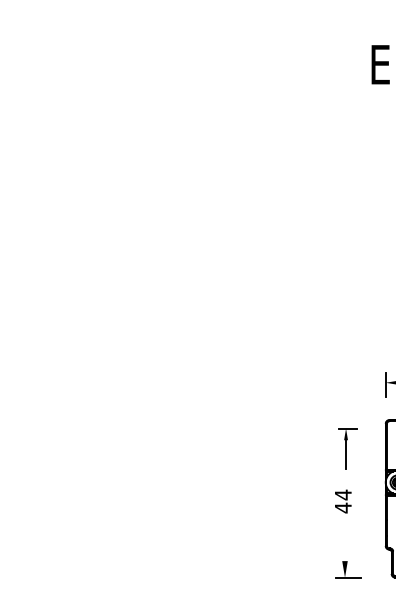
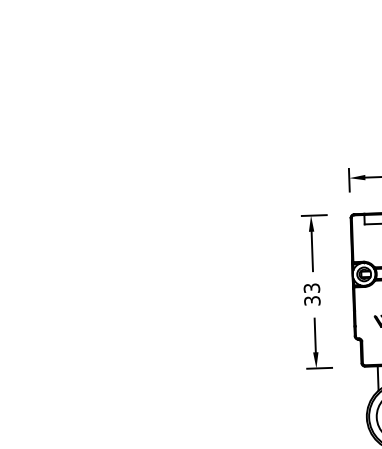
part: (348, 448) -> (315, 243), size x1.43
text: (342, 501) -> (311, 294), 44 -> 33
line: (345, 543) -> (315, 335), added

